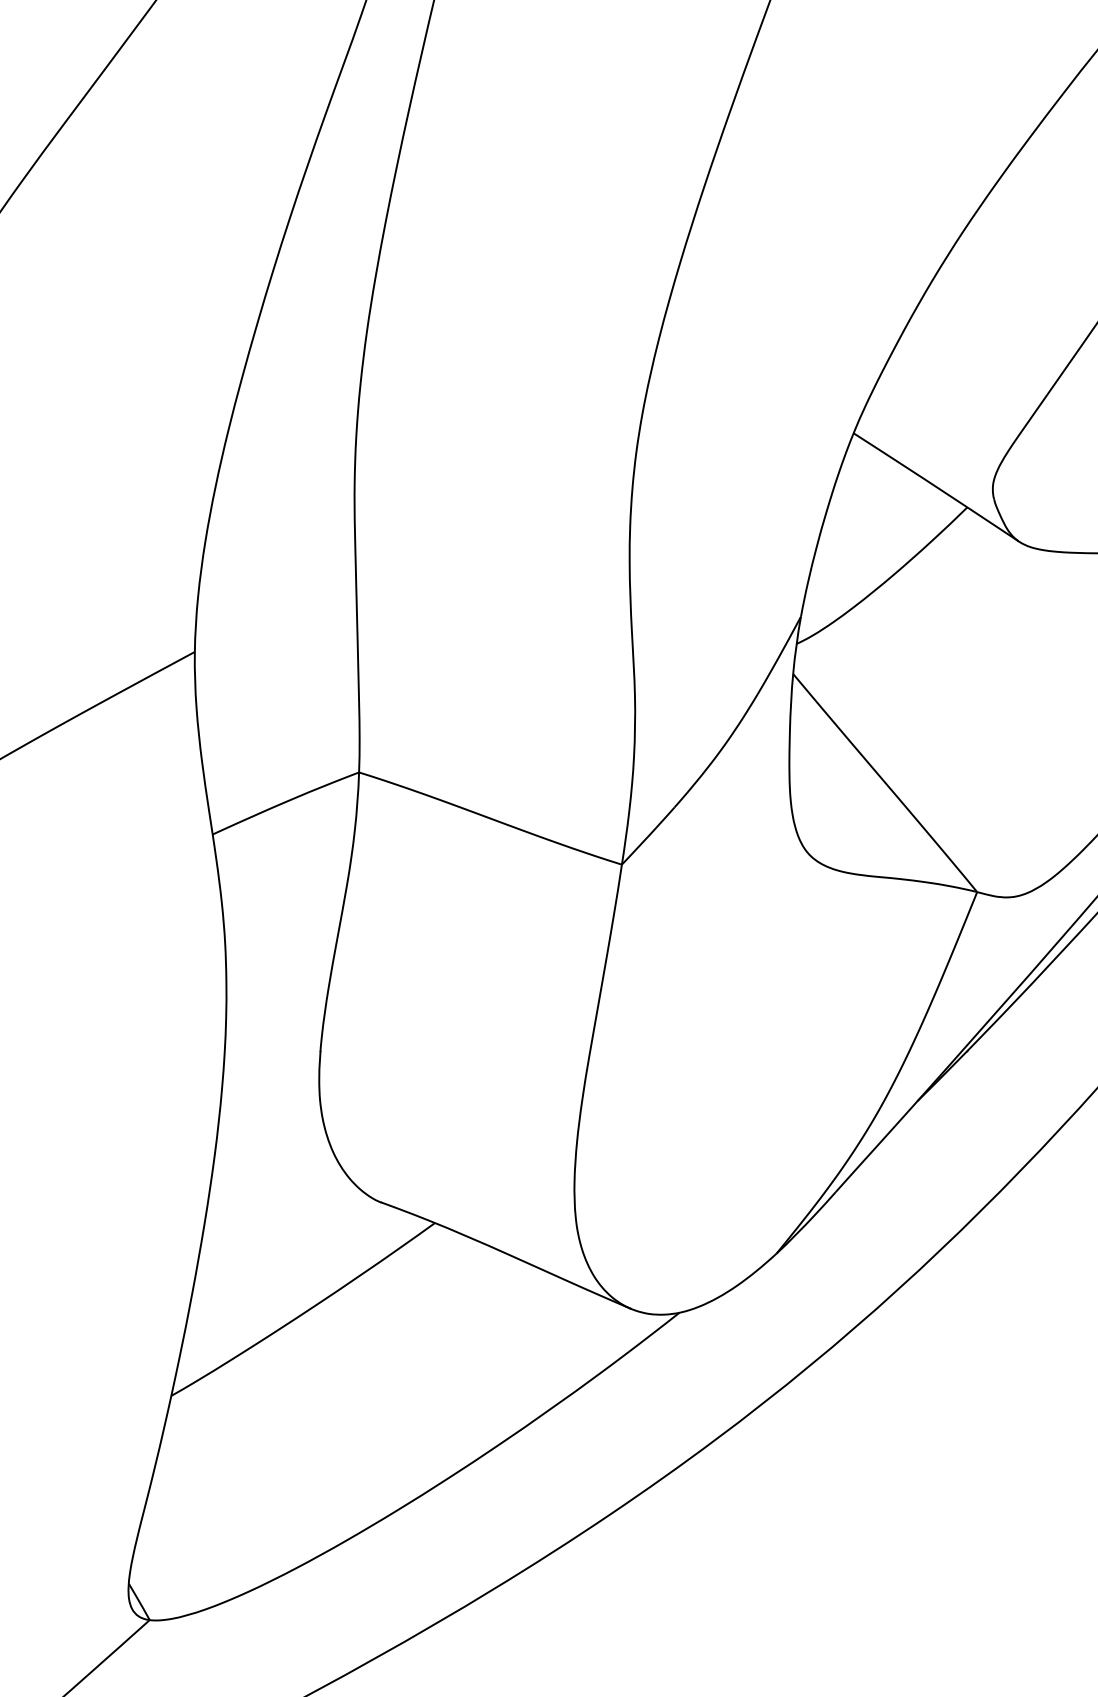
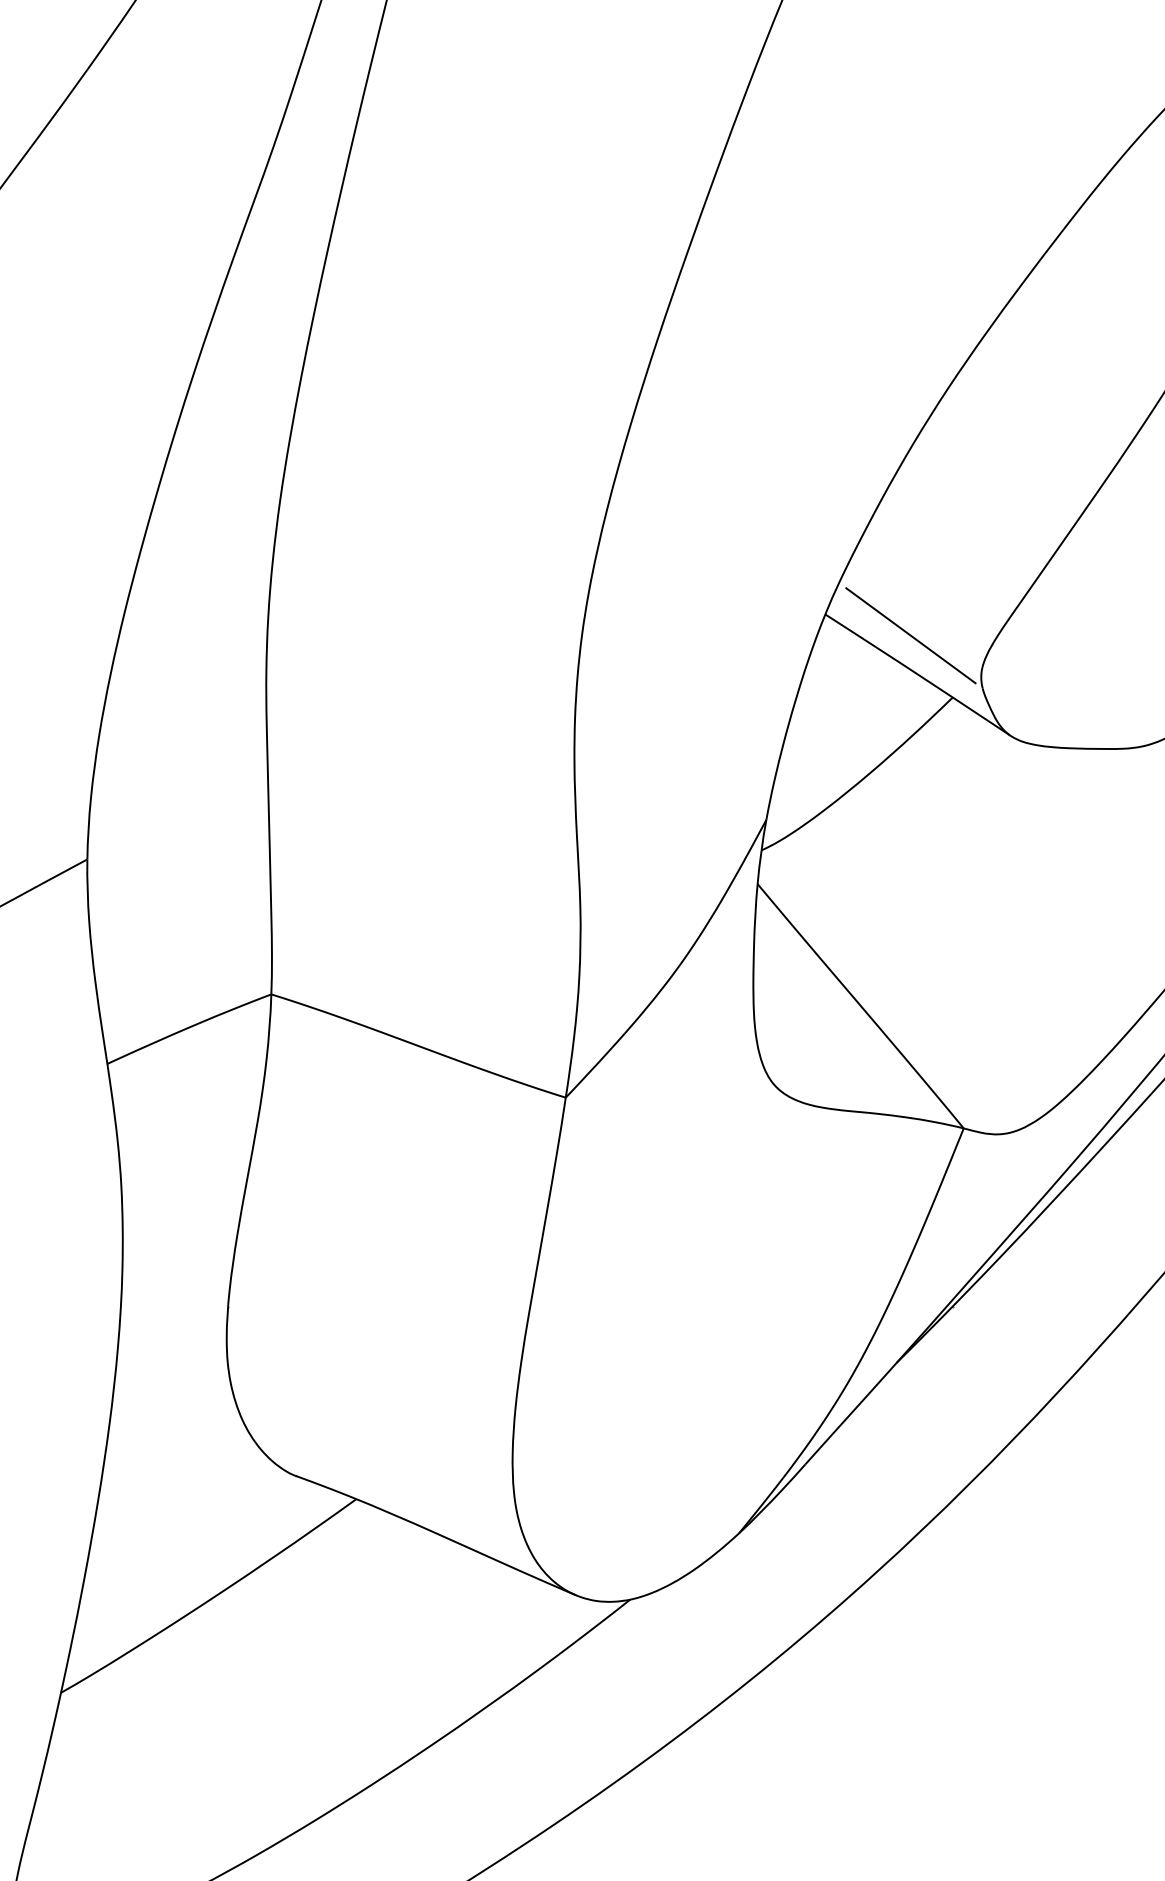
line: (929, 451) -> (910, 634), added

